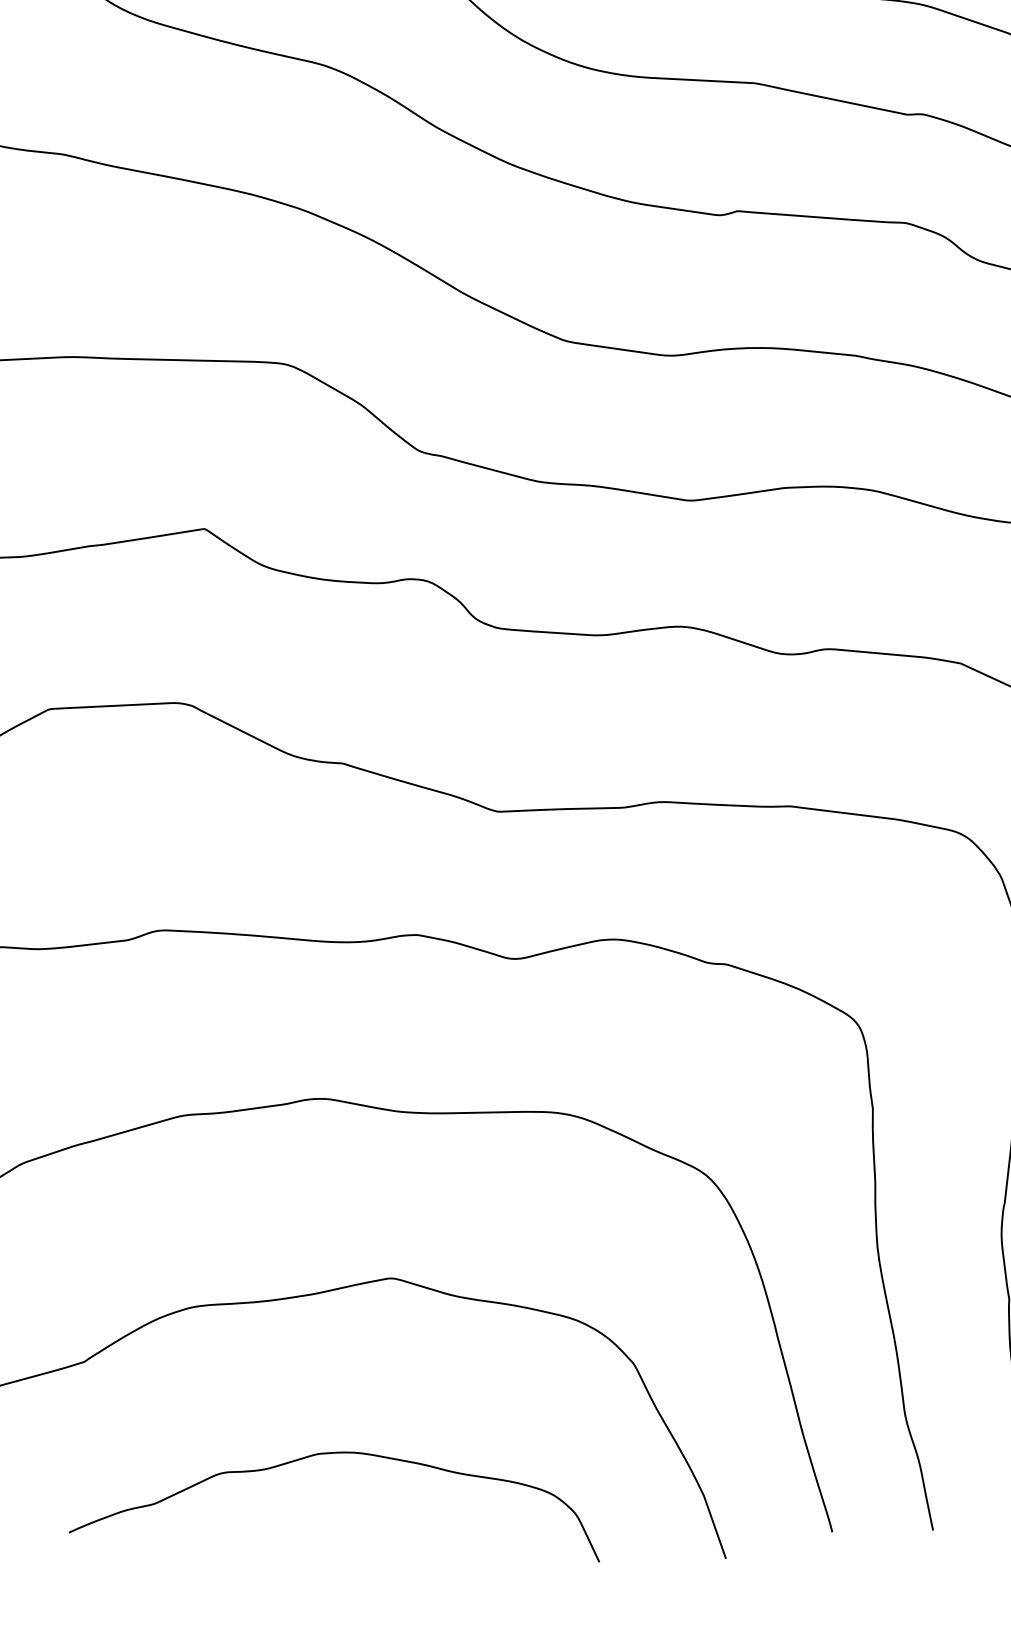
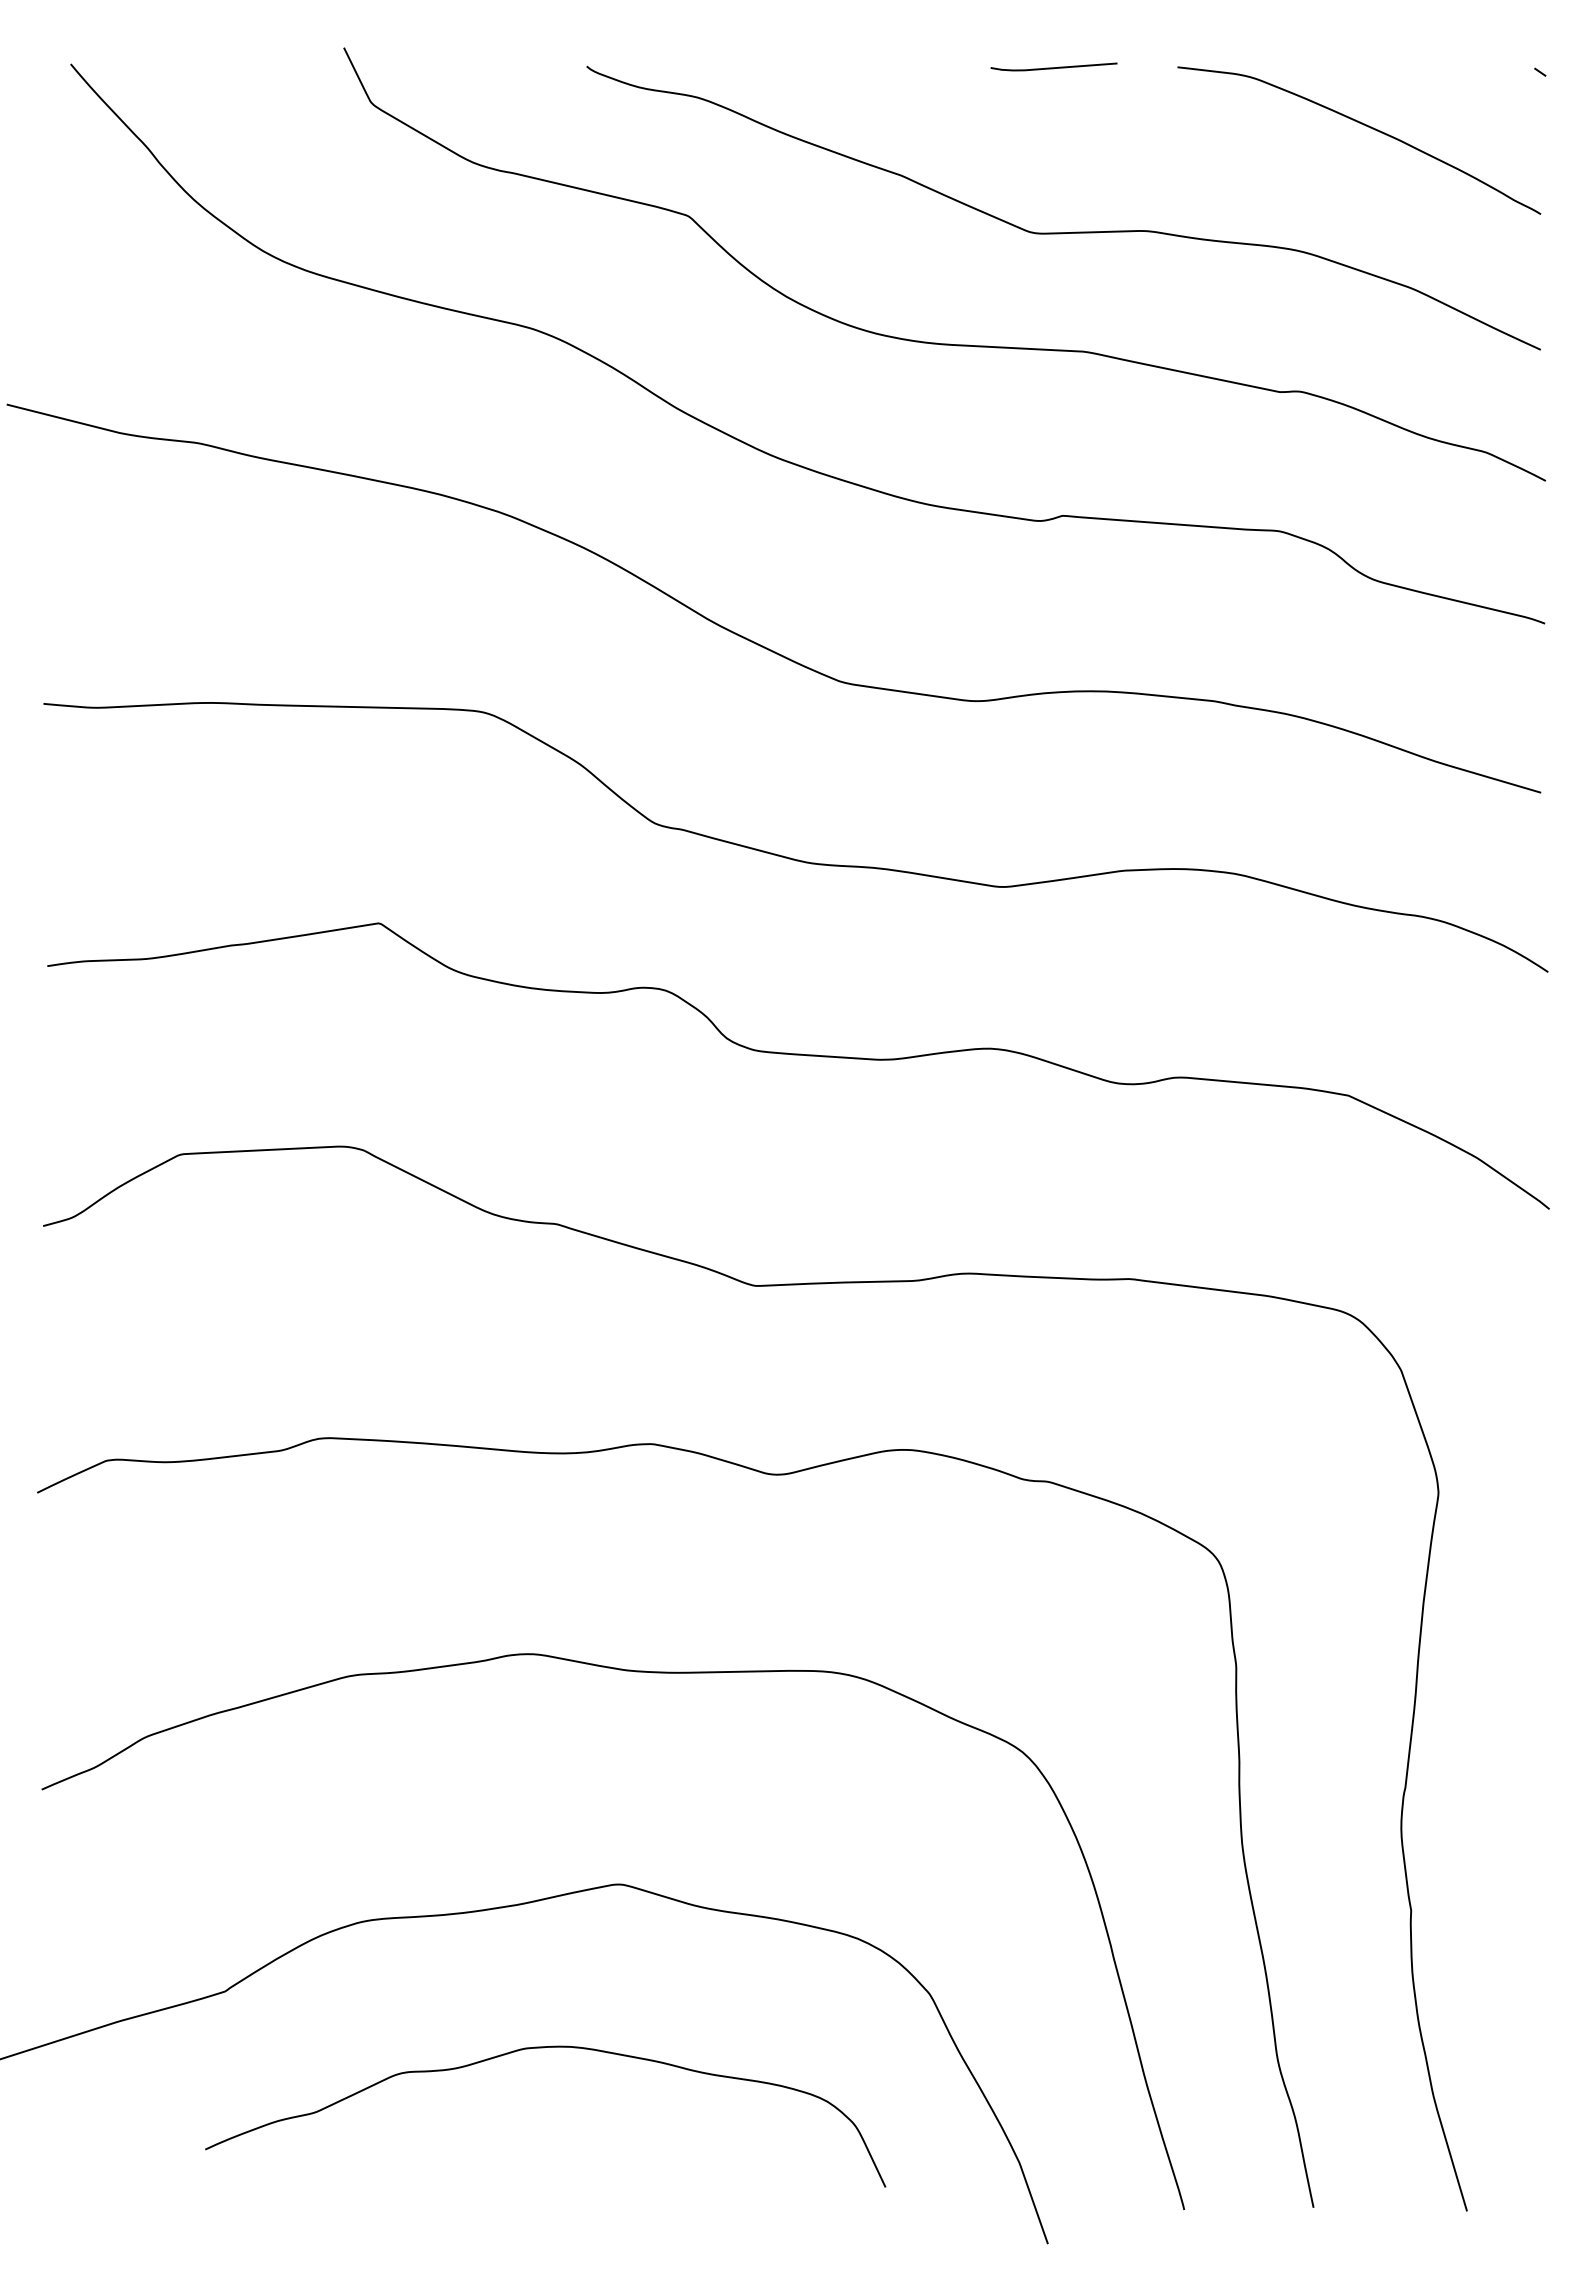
curve: (332, 1453) -> (543, 2048), moved

